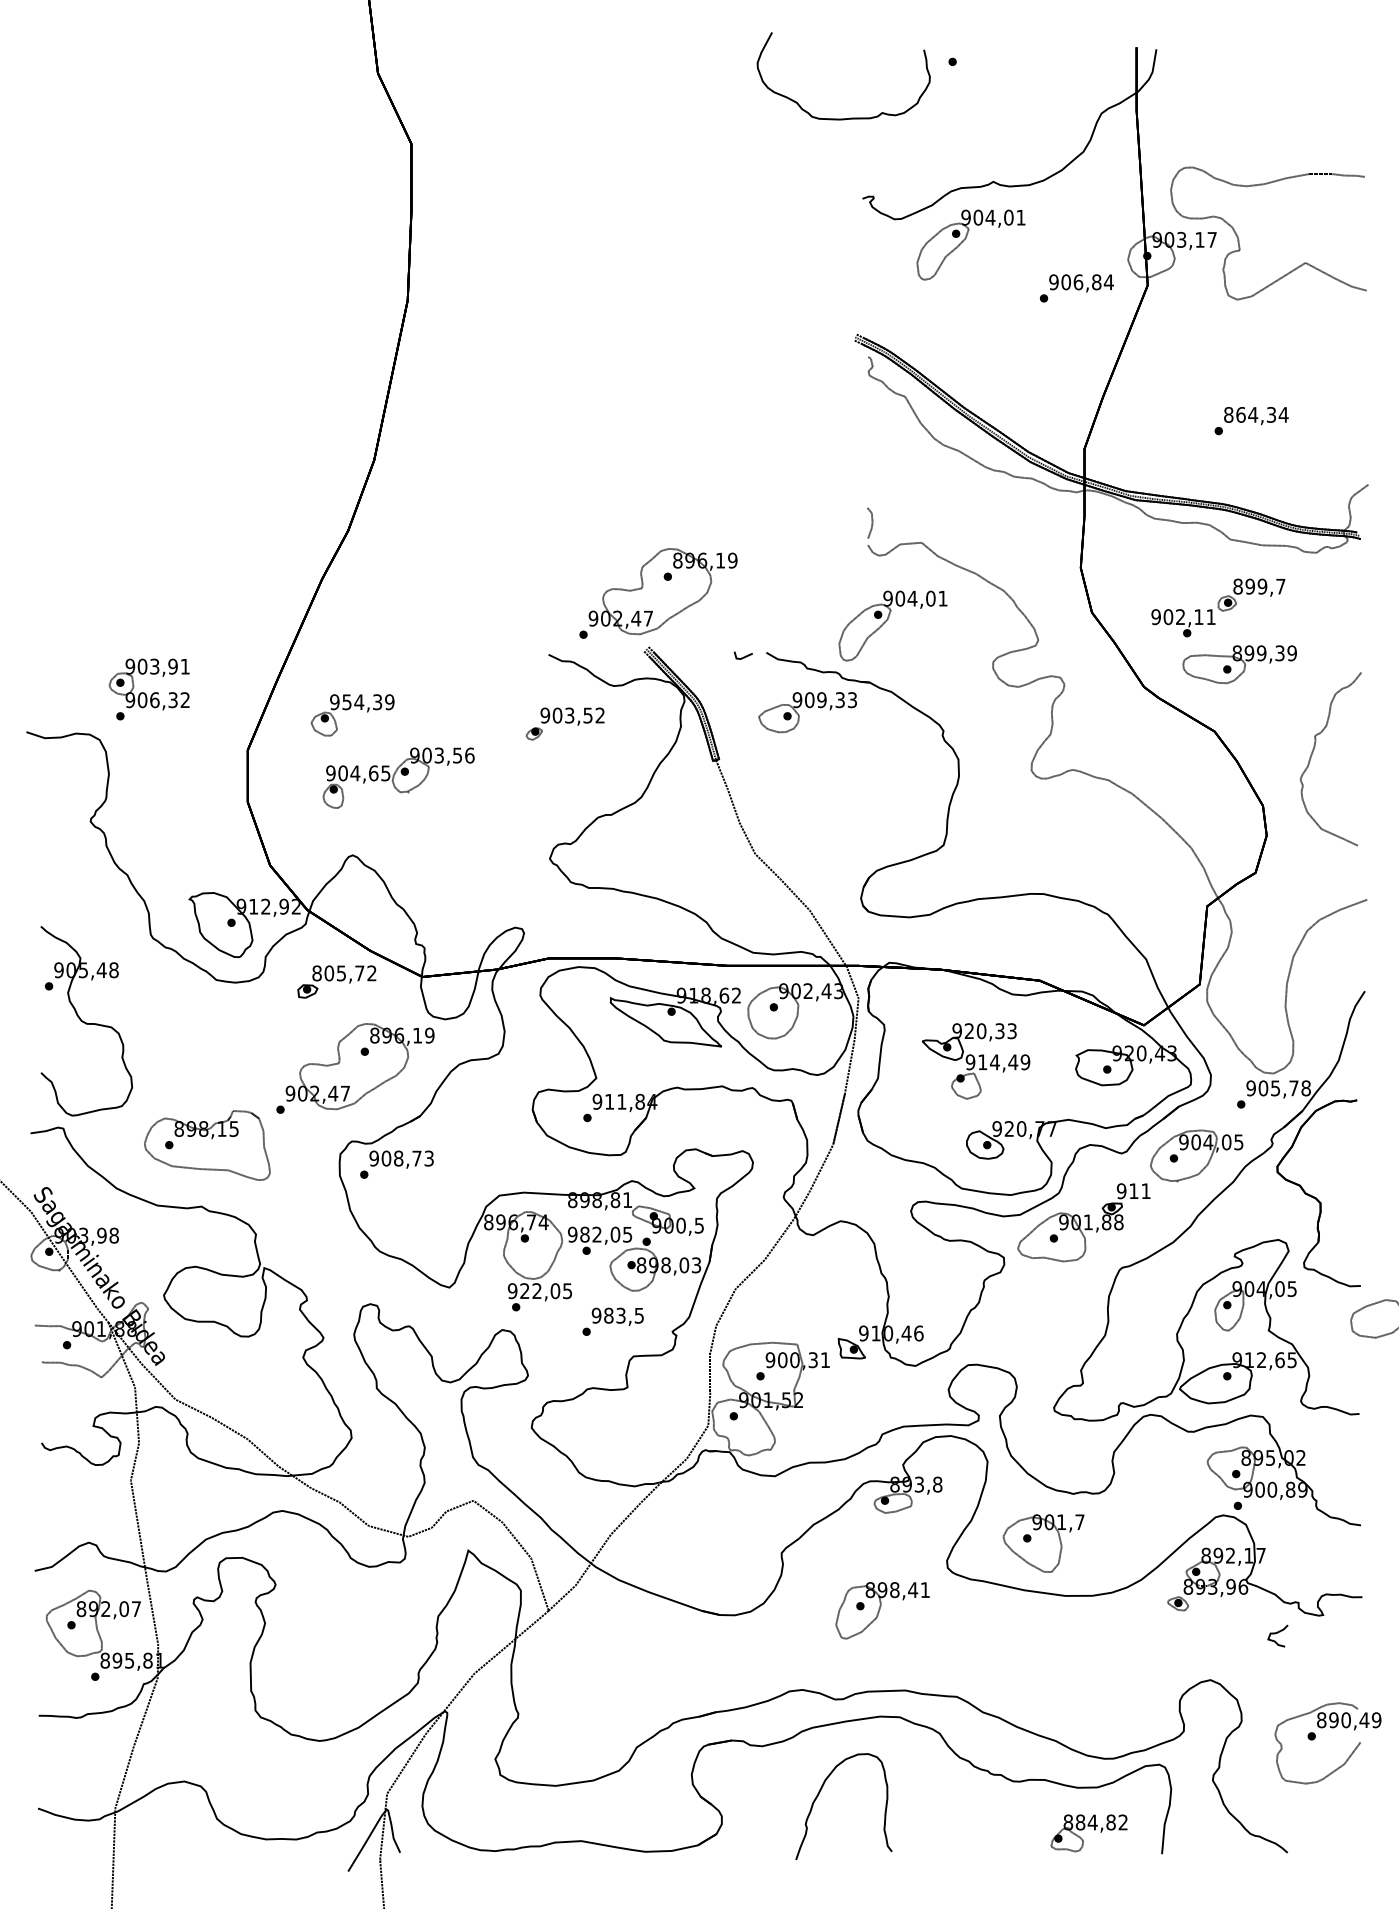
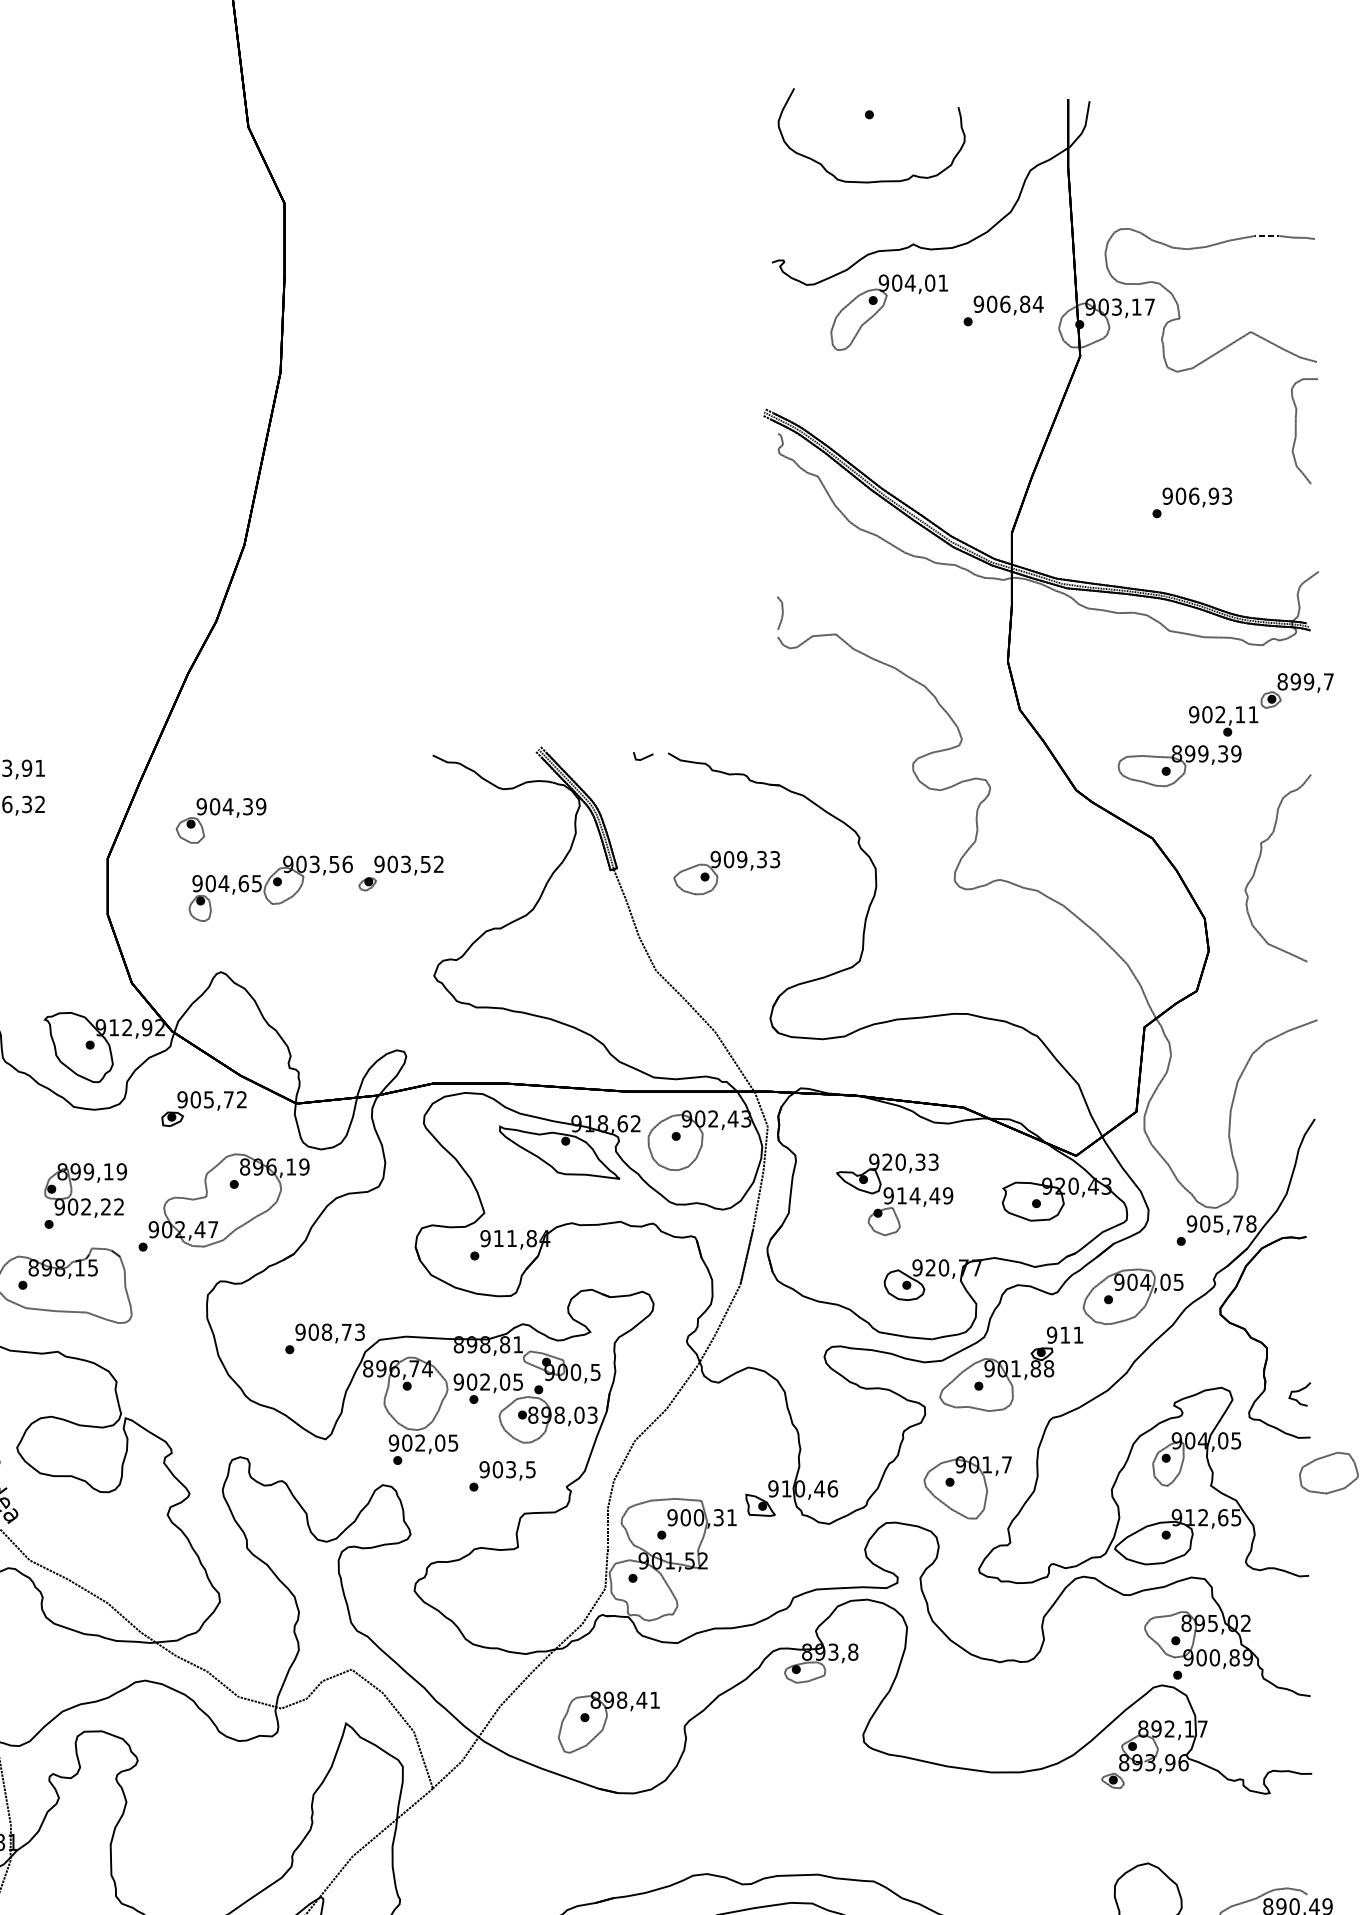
curve: (850, 117) -> (878, 180), moved
text: (1076, 288) -> (1003, 311), moved
curve: (1347, 354) -> (1296, 430), added
text: (1256, 414) -> (1197, 495), 864,34 -> 906,93
part: (658, 593) -> (551, 689), removed
part: (1218, 607) -> (1261, 704), moved
part: (887, 620) -> (799, 718), removed
text: (346, 702) -> (214, 807), 954,39 -> 904,39
part: (807, 712) -> (726, 872), moved
part: (564, 723) -> (400, 872), moved
text: (316, 973) -> (181, 1099), 805,72 -> 905,72
part: (227, 1062) -> (85, 1196), added
text: (396, 1164) -> (324, 1338), moved
text: (584, 1234) -> (471, 1381), 982,05 -> 902,05
text: (524, 1291) -> (406, 1443), 922,05 -> 902,05
text: (608, 1315) -> (497, 1469), 983,5 -> 903,5
part: (1043, 1543) -> (967, 1487), moved
part: (882, 1610) -> (608, 1722), moved
curve: (1277, 1633) -> (1299, 1391), moved

